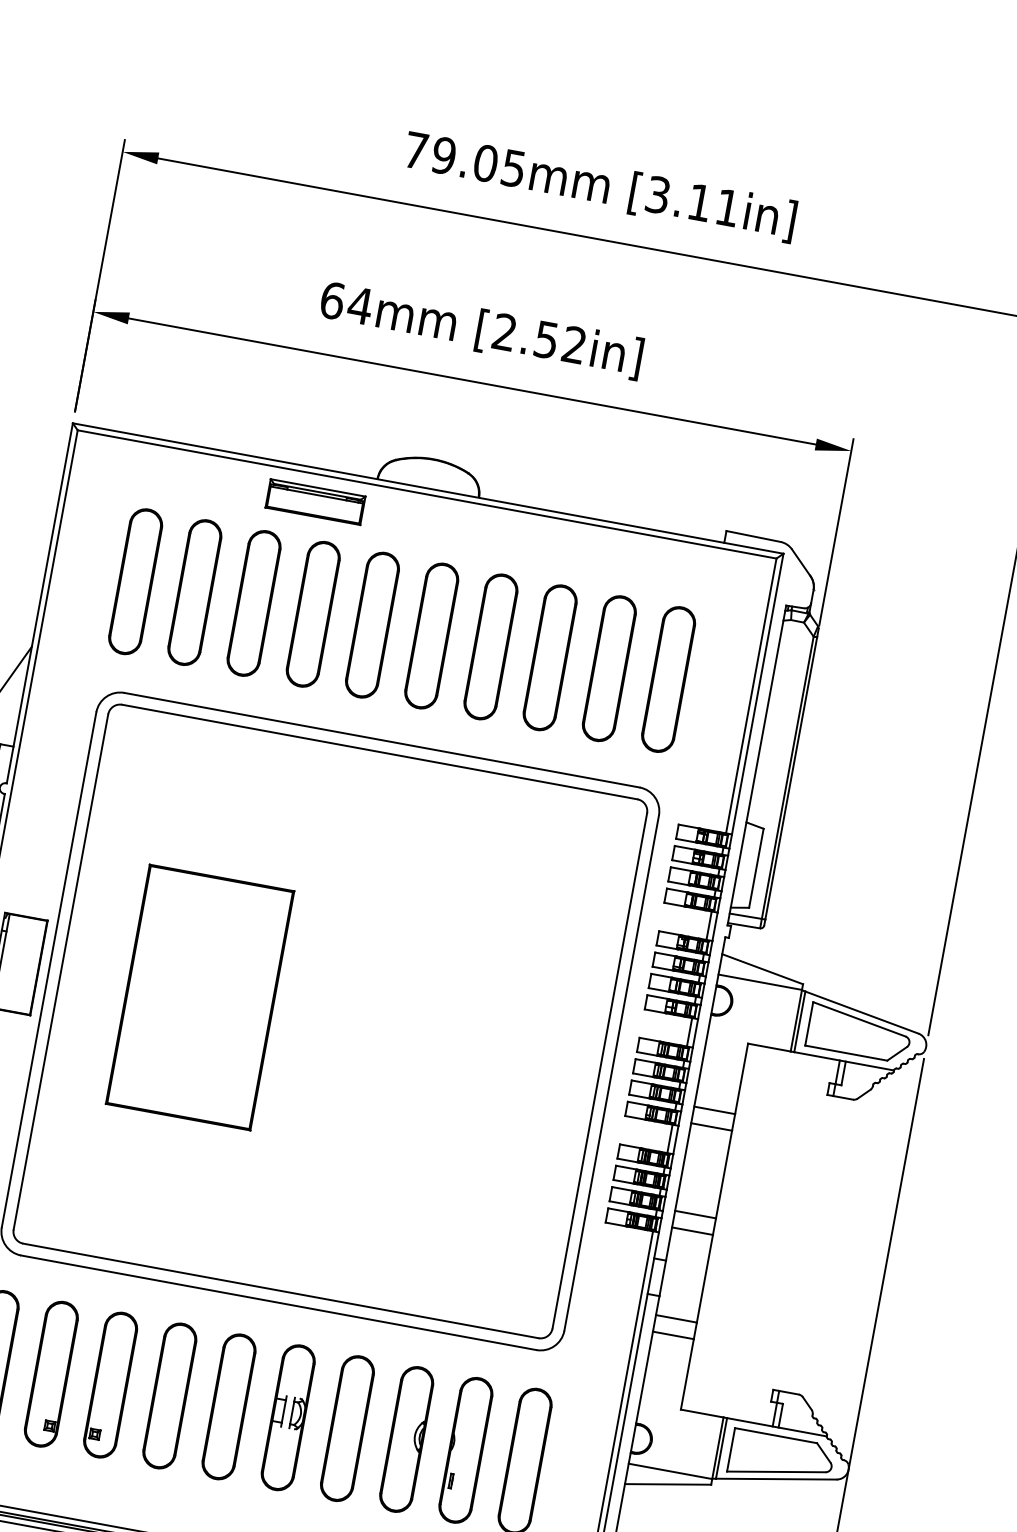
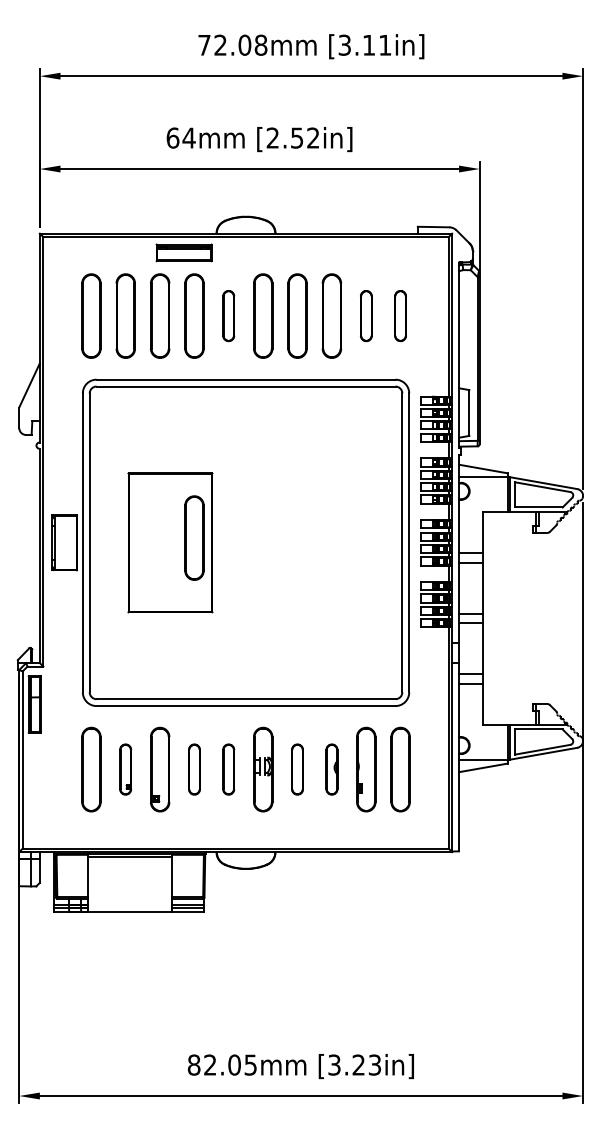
text: (478, 160) -> (240, 44), 79.05mm -> 72.08mm
part: (372, 624) -> (228, 315), size x0.6
part: (609, 667) -> (366, 315), size x0.6
part: (668, 678) -> (400, 315), size x0.6
part: (243, 995) -> (194, 537), added
part: (50, 1373) -> (125, 769), size x0.6
part: (169, 1395) -> (194, 769), size x0.6
part: (228, 1406) -> (228, 769), size x0.6
part: (347, 1428) -> (297, 769), size x0.6
part: (405, 1439) -> (331, 769), size x0.6

